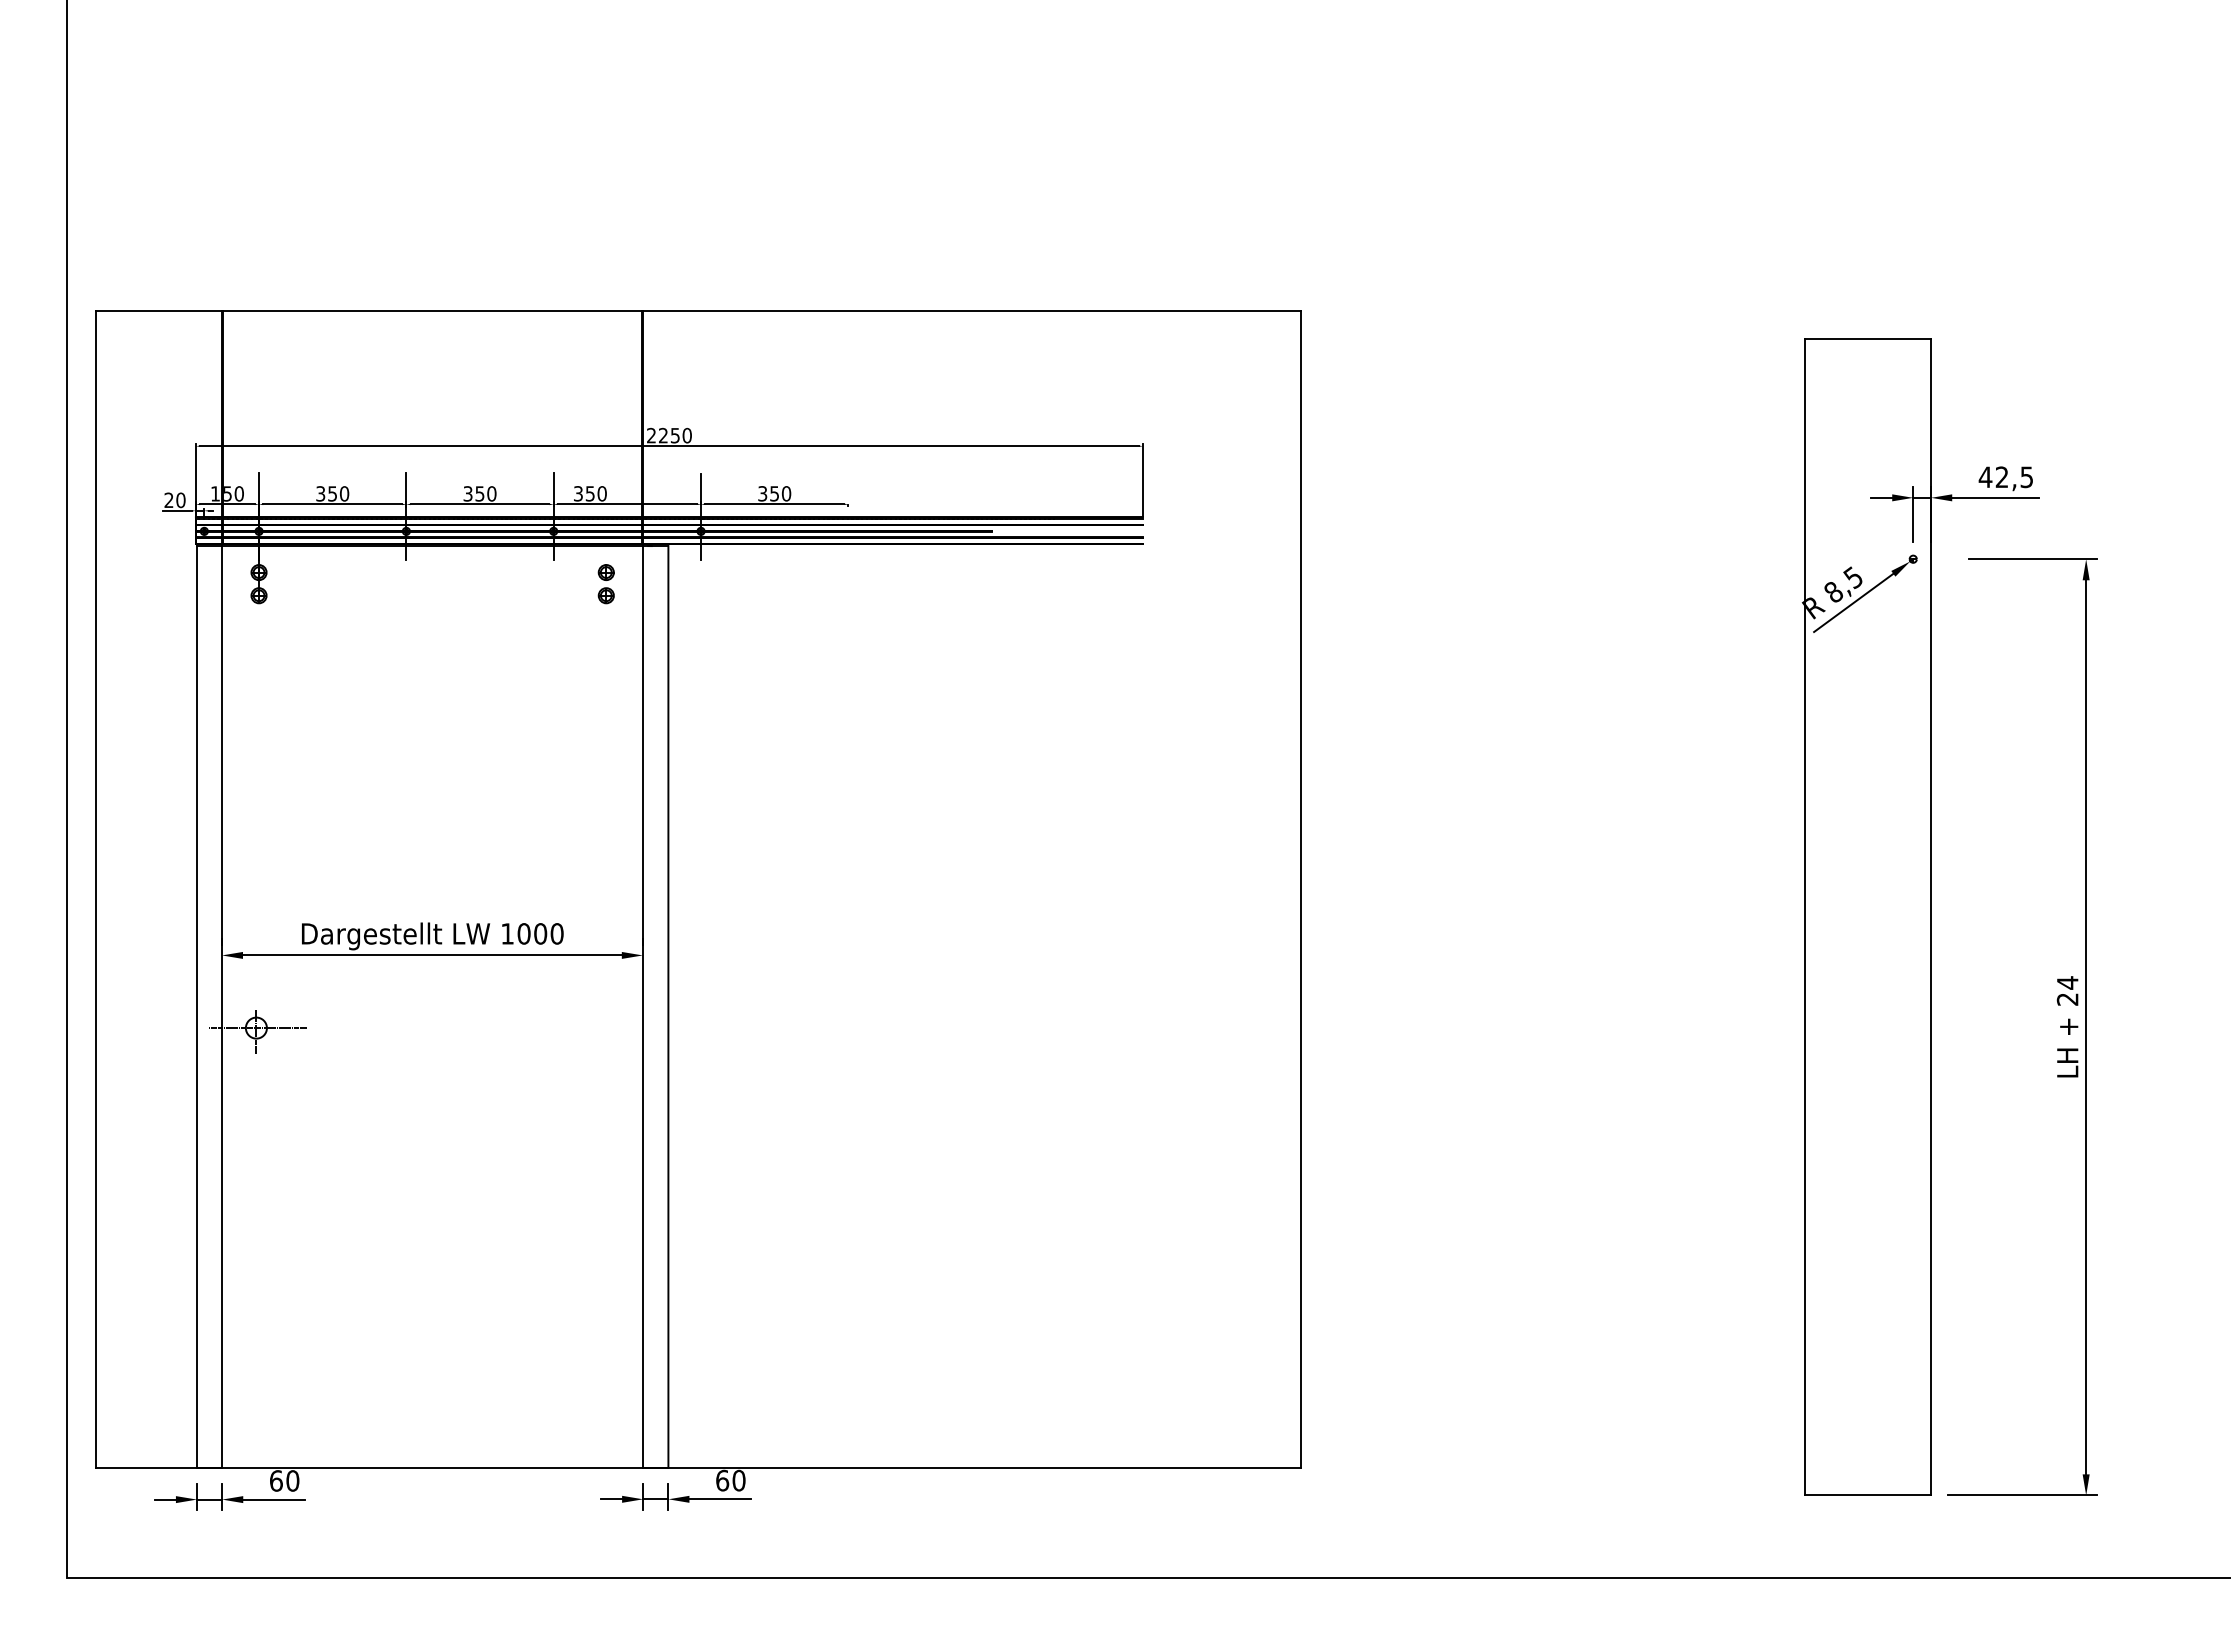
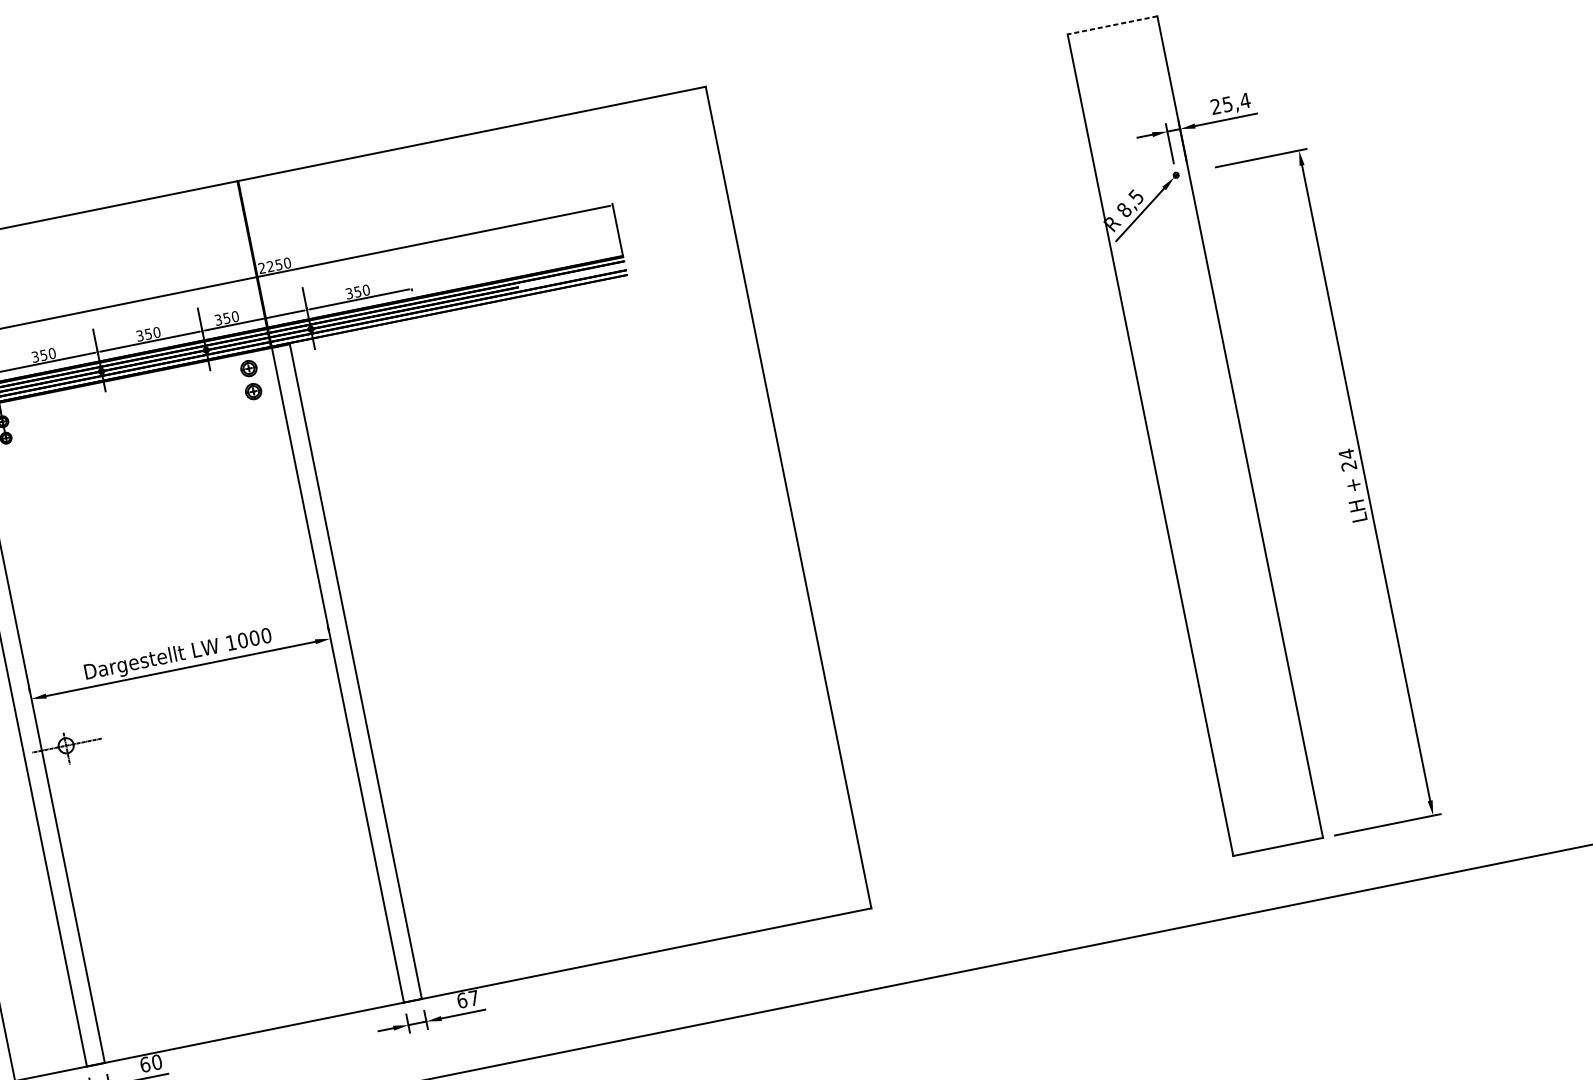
line: (1867, 339) -> (1112, 25), solid -> dashed
text: (2005, 477) -> (1230, 104), 42,5 -> 25,4
part: (605, 584) -> (250, 380), size x1.4
text: (738, 1480) -> (473, 998), 60 -> 67

